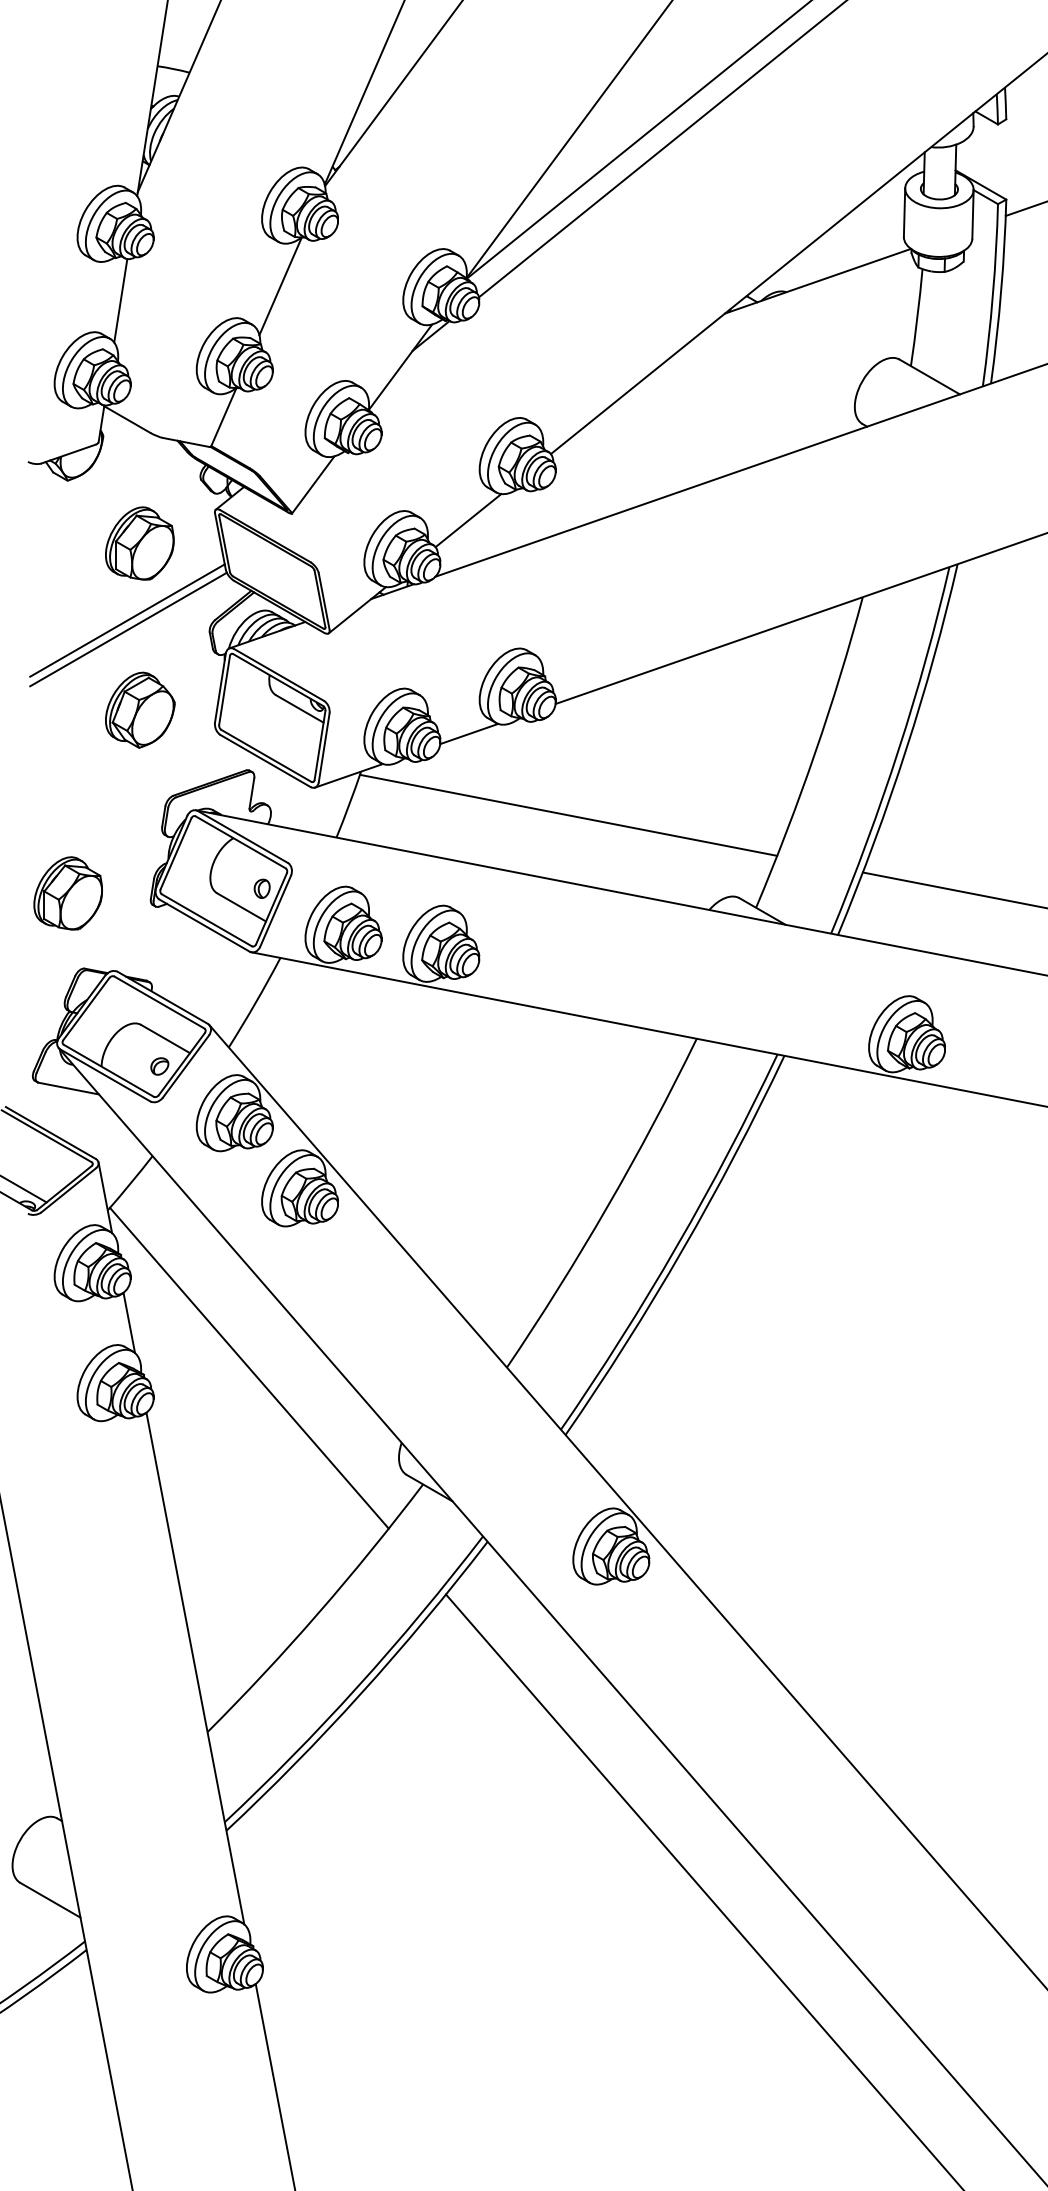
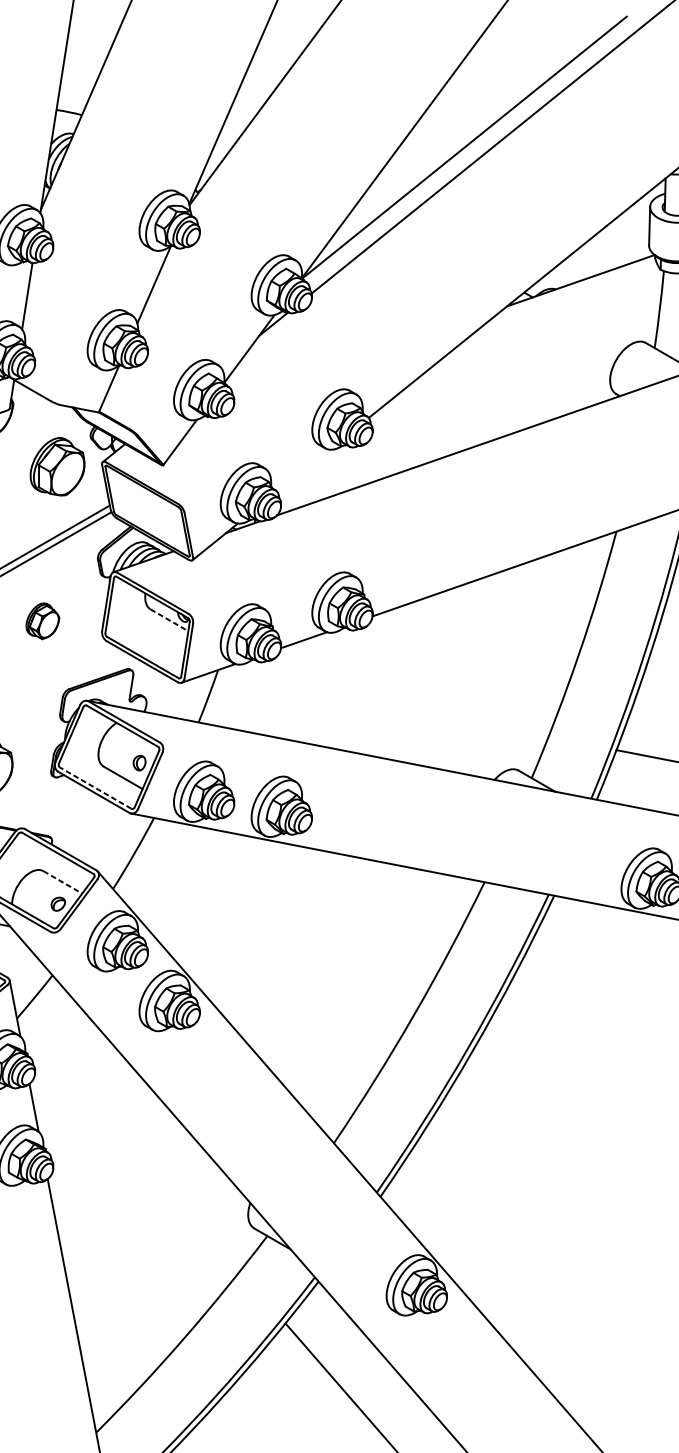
line: (468, 520) -> (303, 470), removed
part: (139, 543) -> (57, 466), moved
part: (140, 709) -> (42, 620), size x0.6
line: (300, 709) -> (170, 620), solid -> dashed
line: (568, 814) -> (382, 704), removed
line: (206, 920) -> (95, 788), solid -> dashed
line: (166, 1039) -> (63, 882), solid -> dashed
line: (249, 1367) -> (129, 1143), removed

